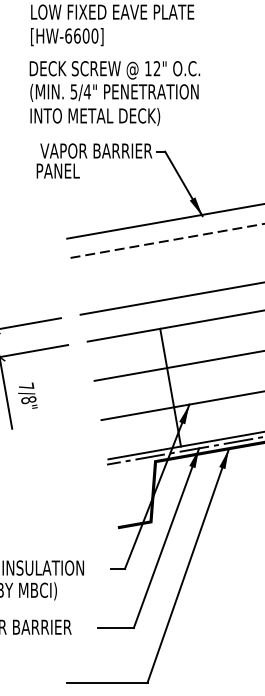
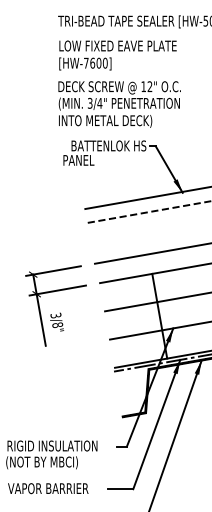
text: (68, 35) -> (86, 62), [HW-6600] -> [HW-7600]
text: (74, 90) -> (90, 102), 5/4" -> 3/4"
text: (96, 150) -> (106, 145), VAPOR BARRIER -> BATTENLOK HS
text: (25, 386) -> (55, 315), 7/8" -> 3/8"

